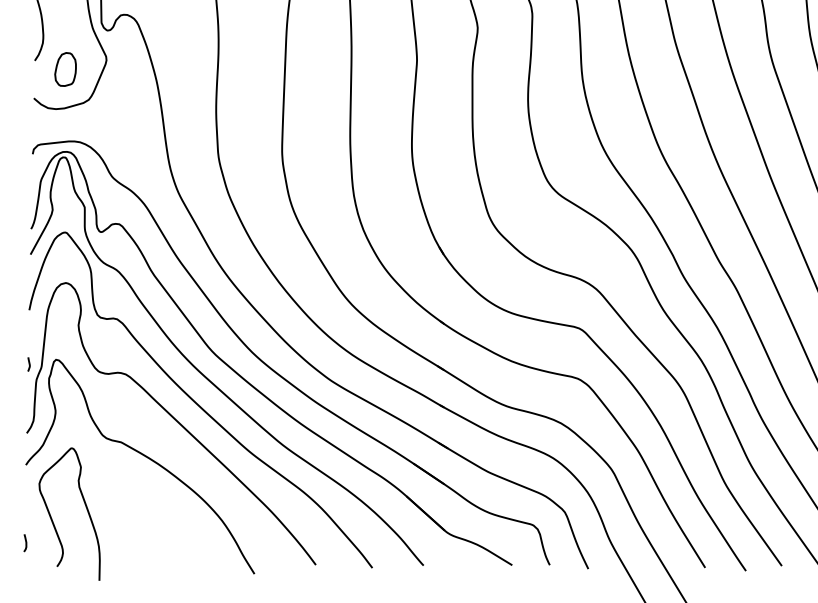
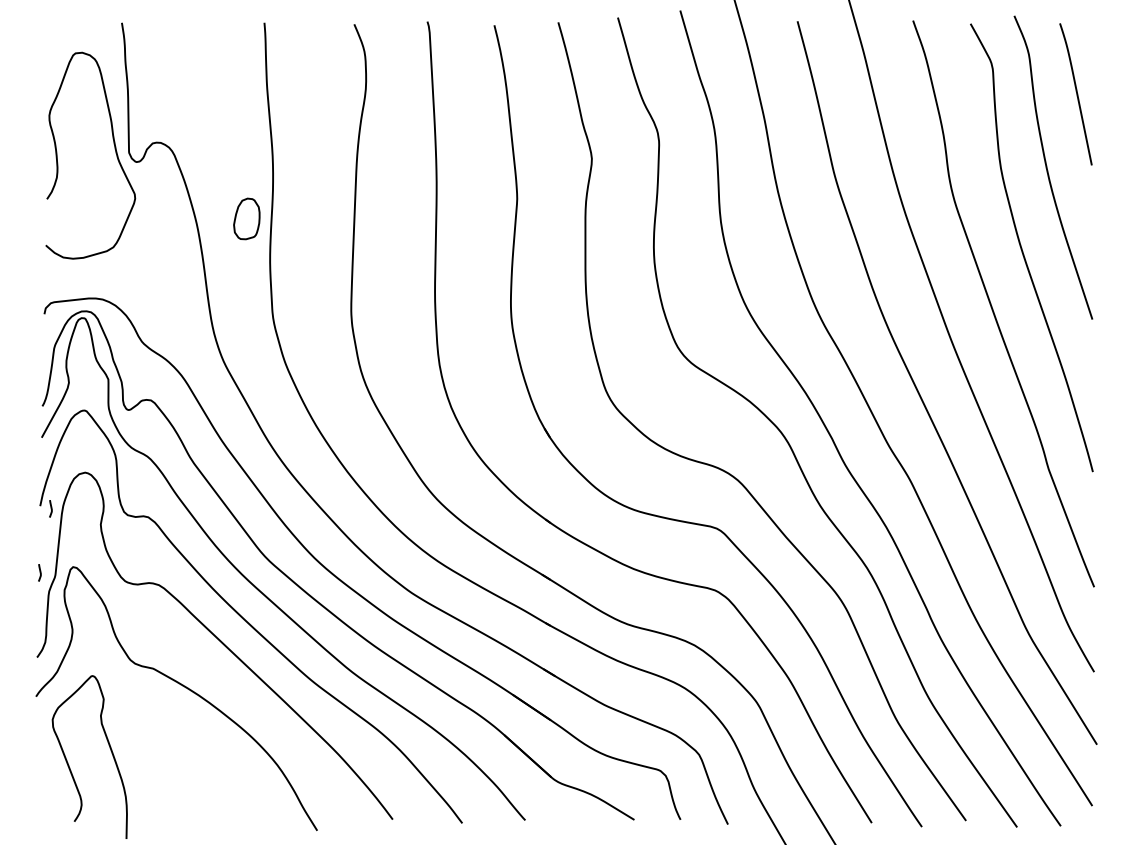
part: (65, 69) -> (246, 218), moved
line: (37, 312) -> (50, 508), added
curve: (25, 542) -> (35, 792), removed

